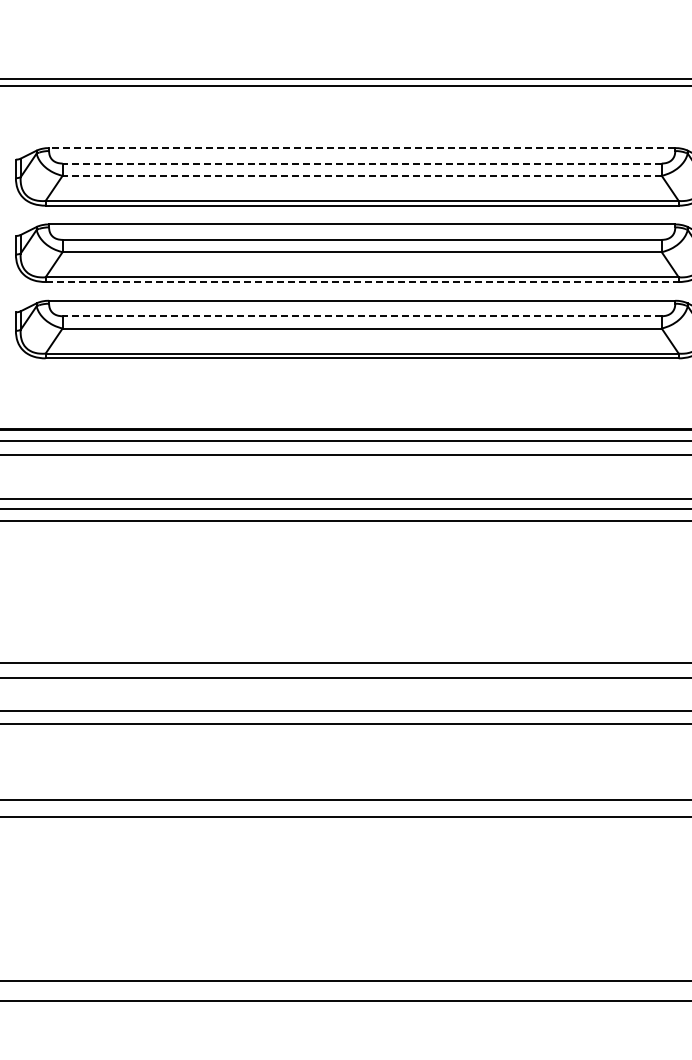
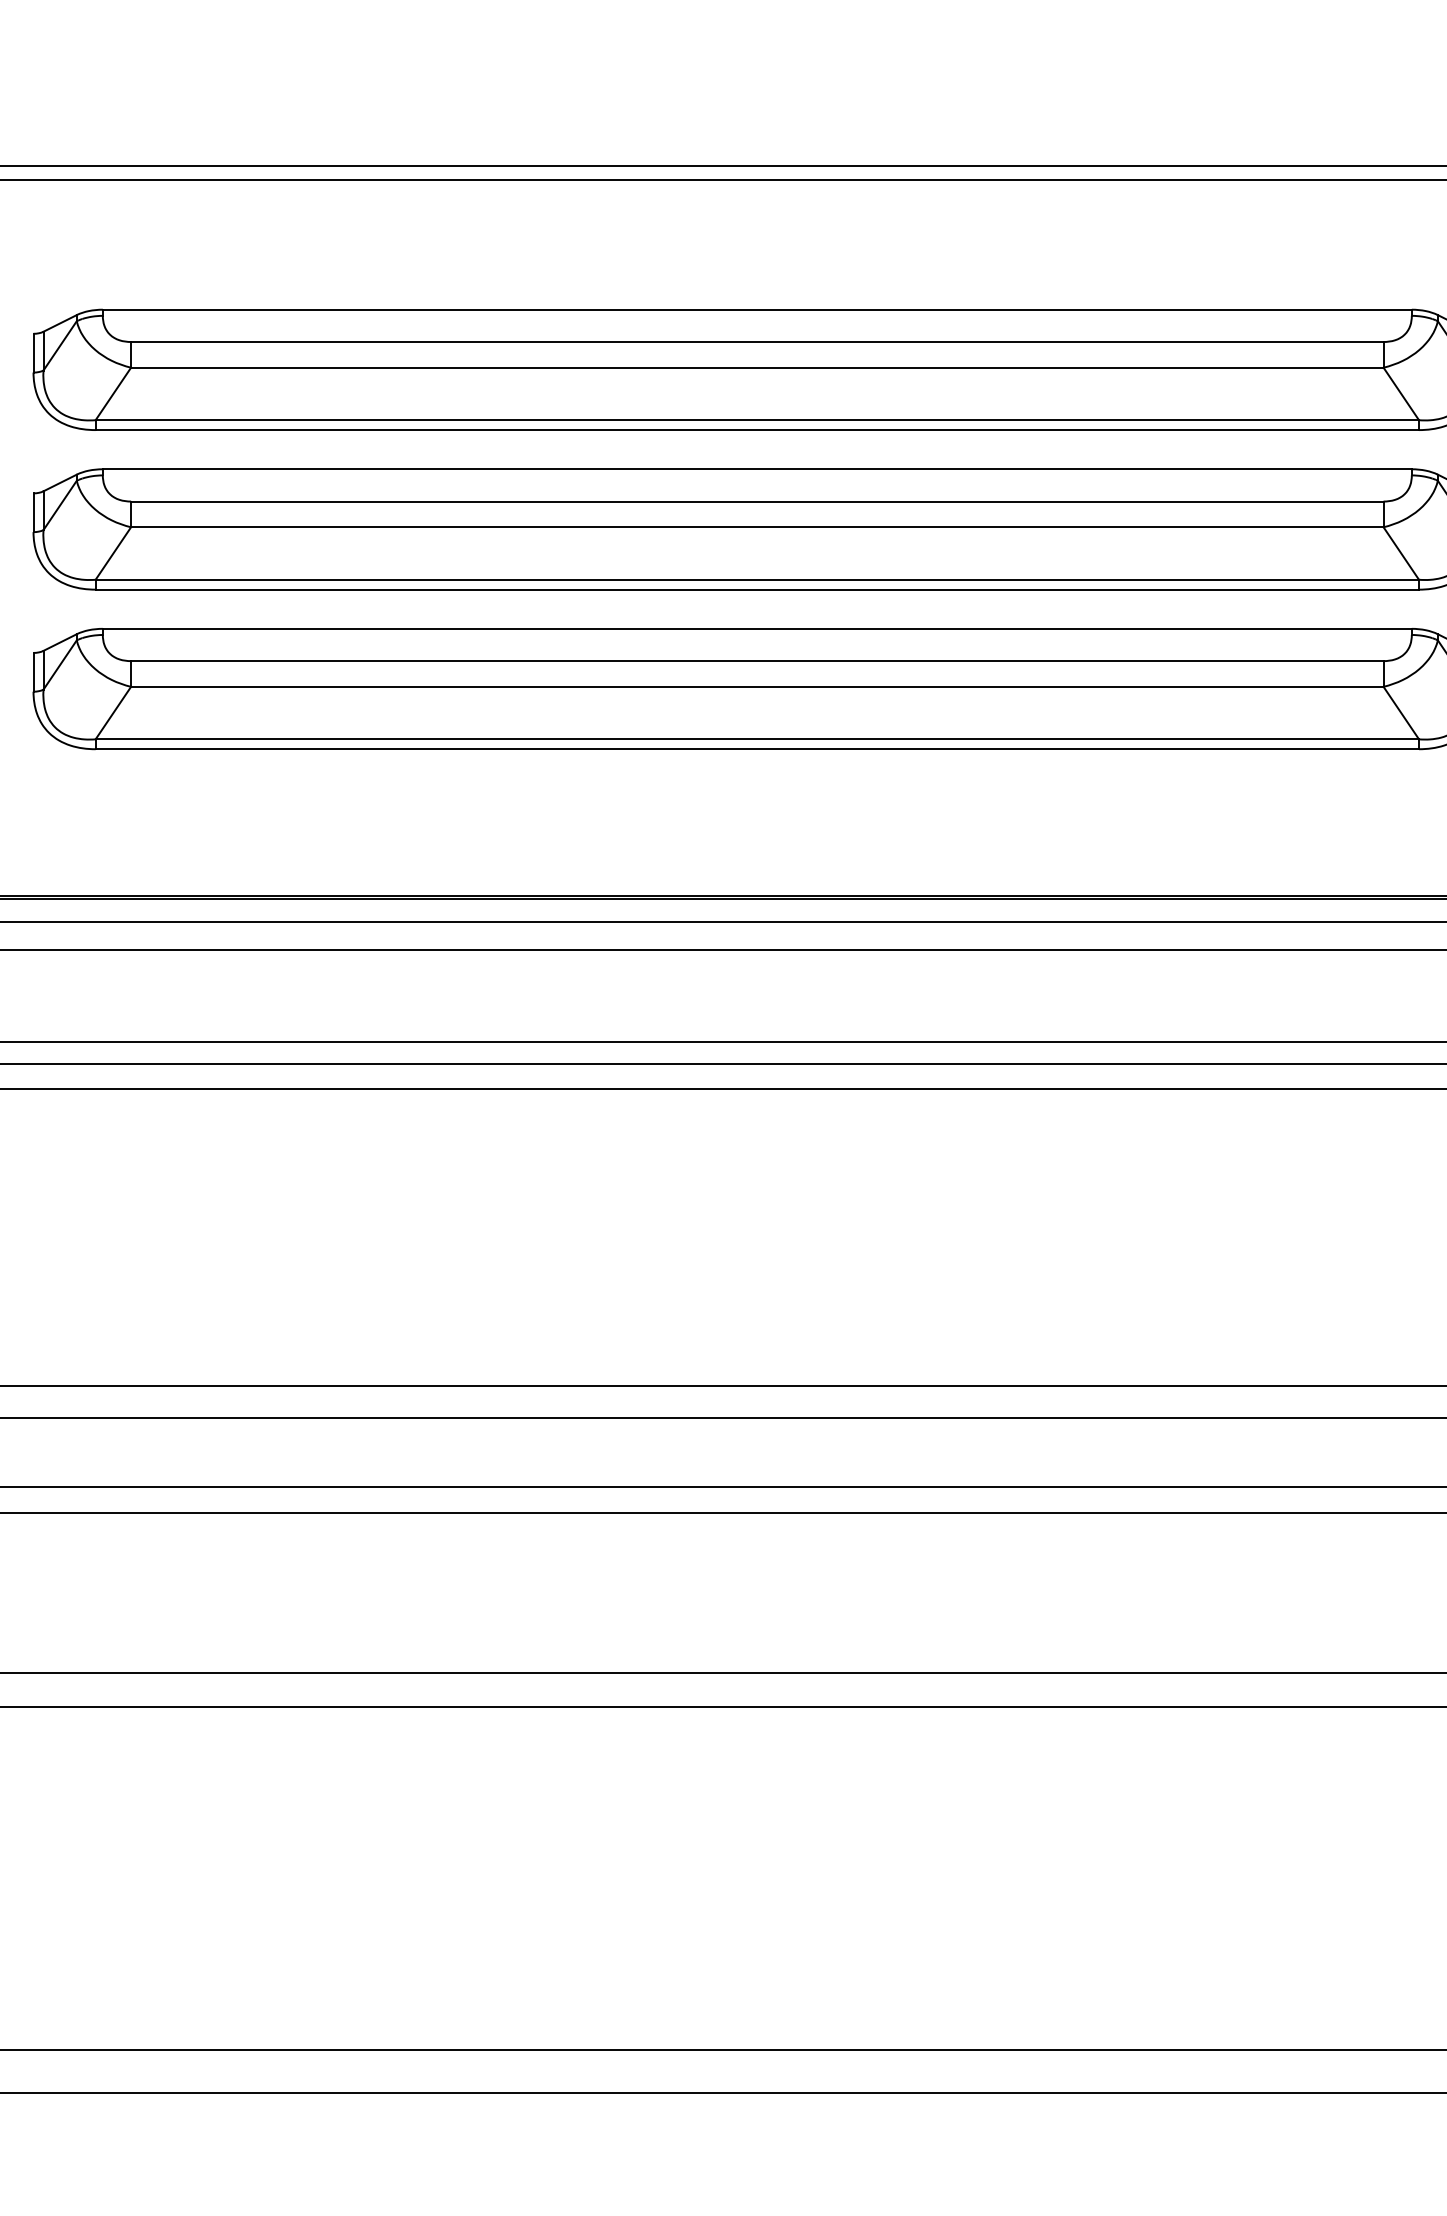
line: (361, 148) -> (755, 310), dashed -> solid
line: (362, 163) -> (757, 341), dashed -> solid
line: (362, 175) -> (757, 366), dashed -> solid
line: (362, 282) -> (757, 590), dashed -> solid
line: (362, 316) -> (757, 661), dashed -> solid

